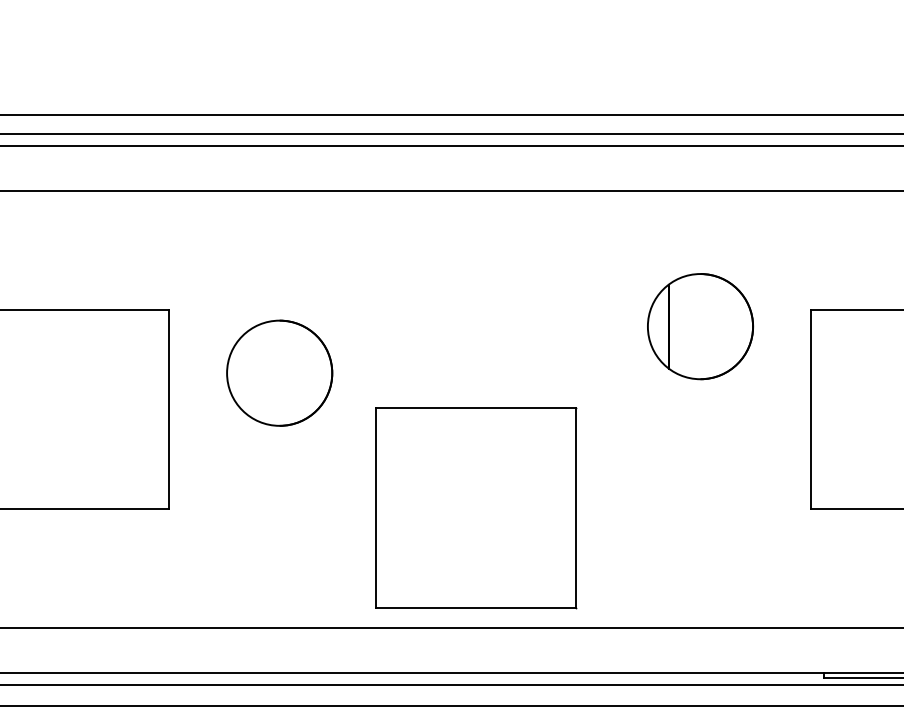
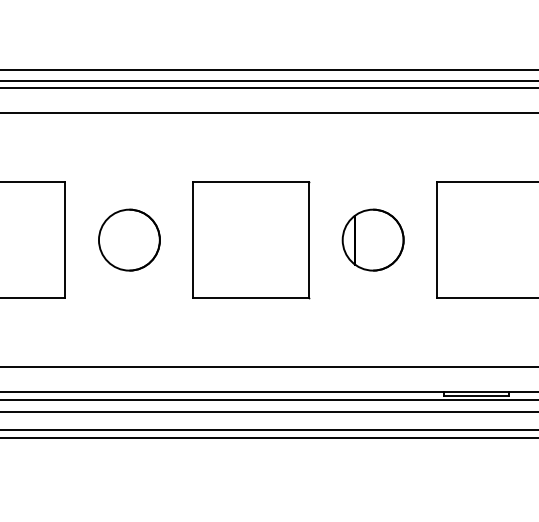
part: (699, 325) -> (372, 239), moved
part: (279, 372) -> (129, 239), moved
part: (476, 508) -> (251, 240), moved

